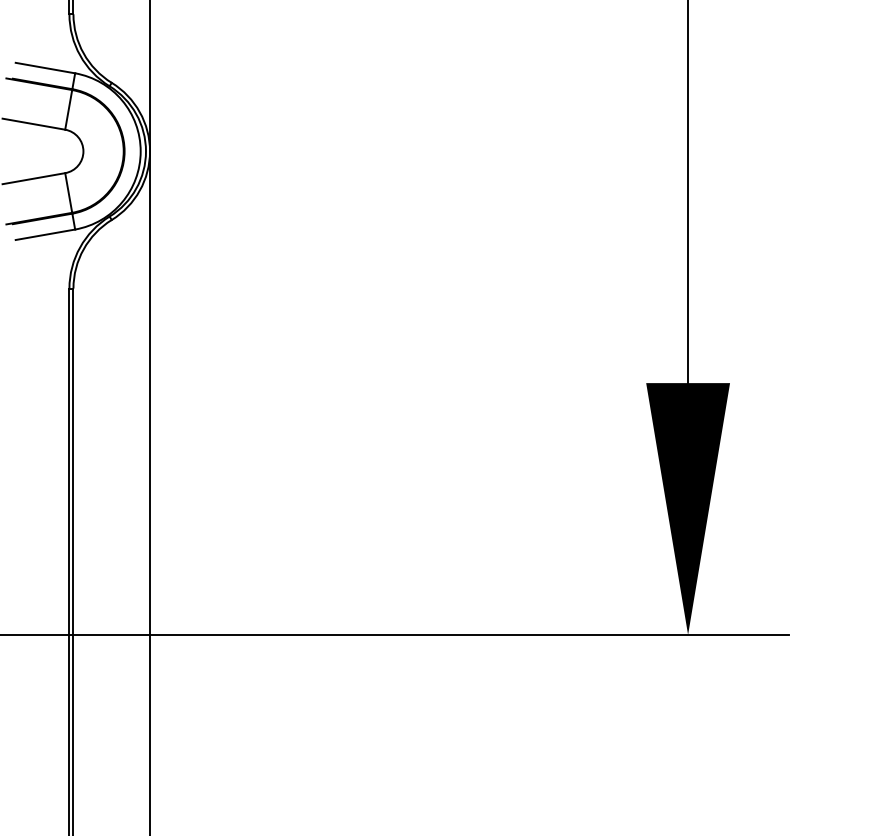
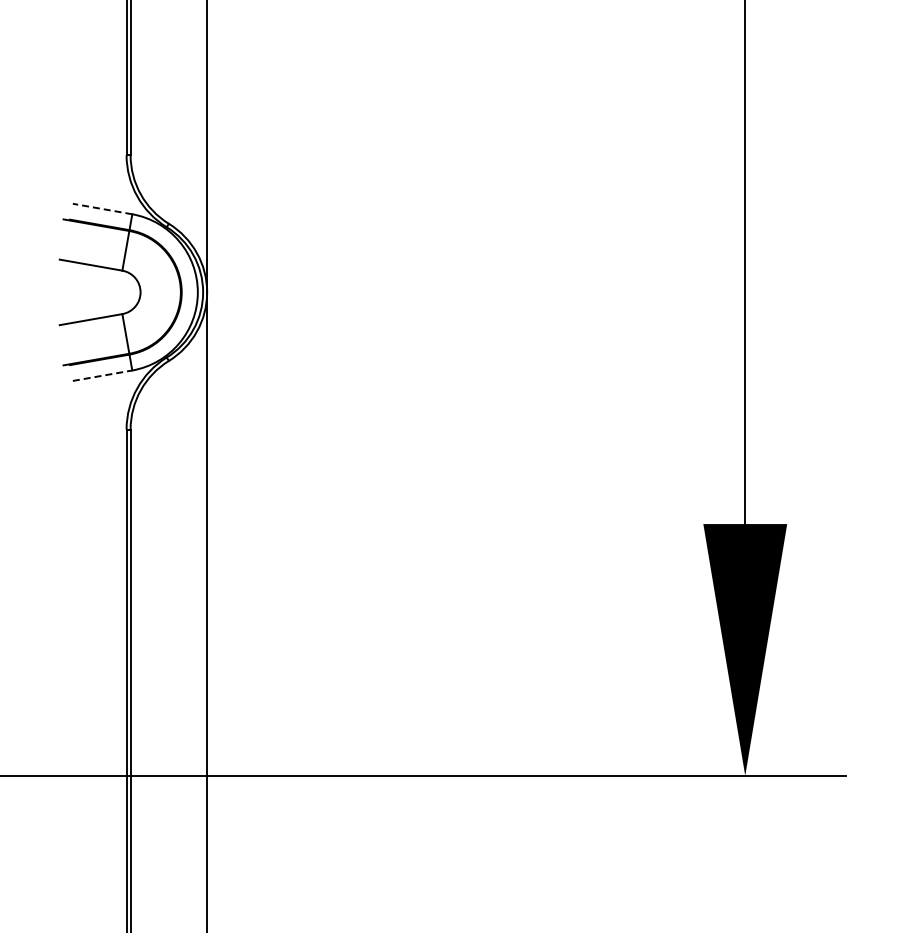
line: (45, 67) -> (102, 208), solid -> dashed
line: (46, 234) -> (103, 375), solid -> dashed

